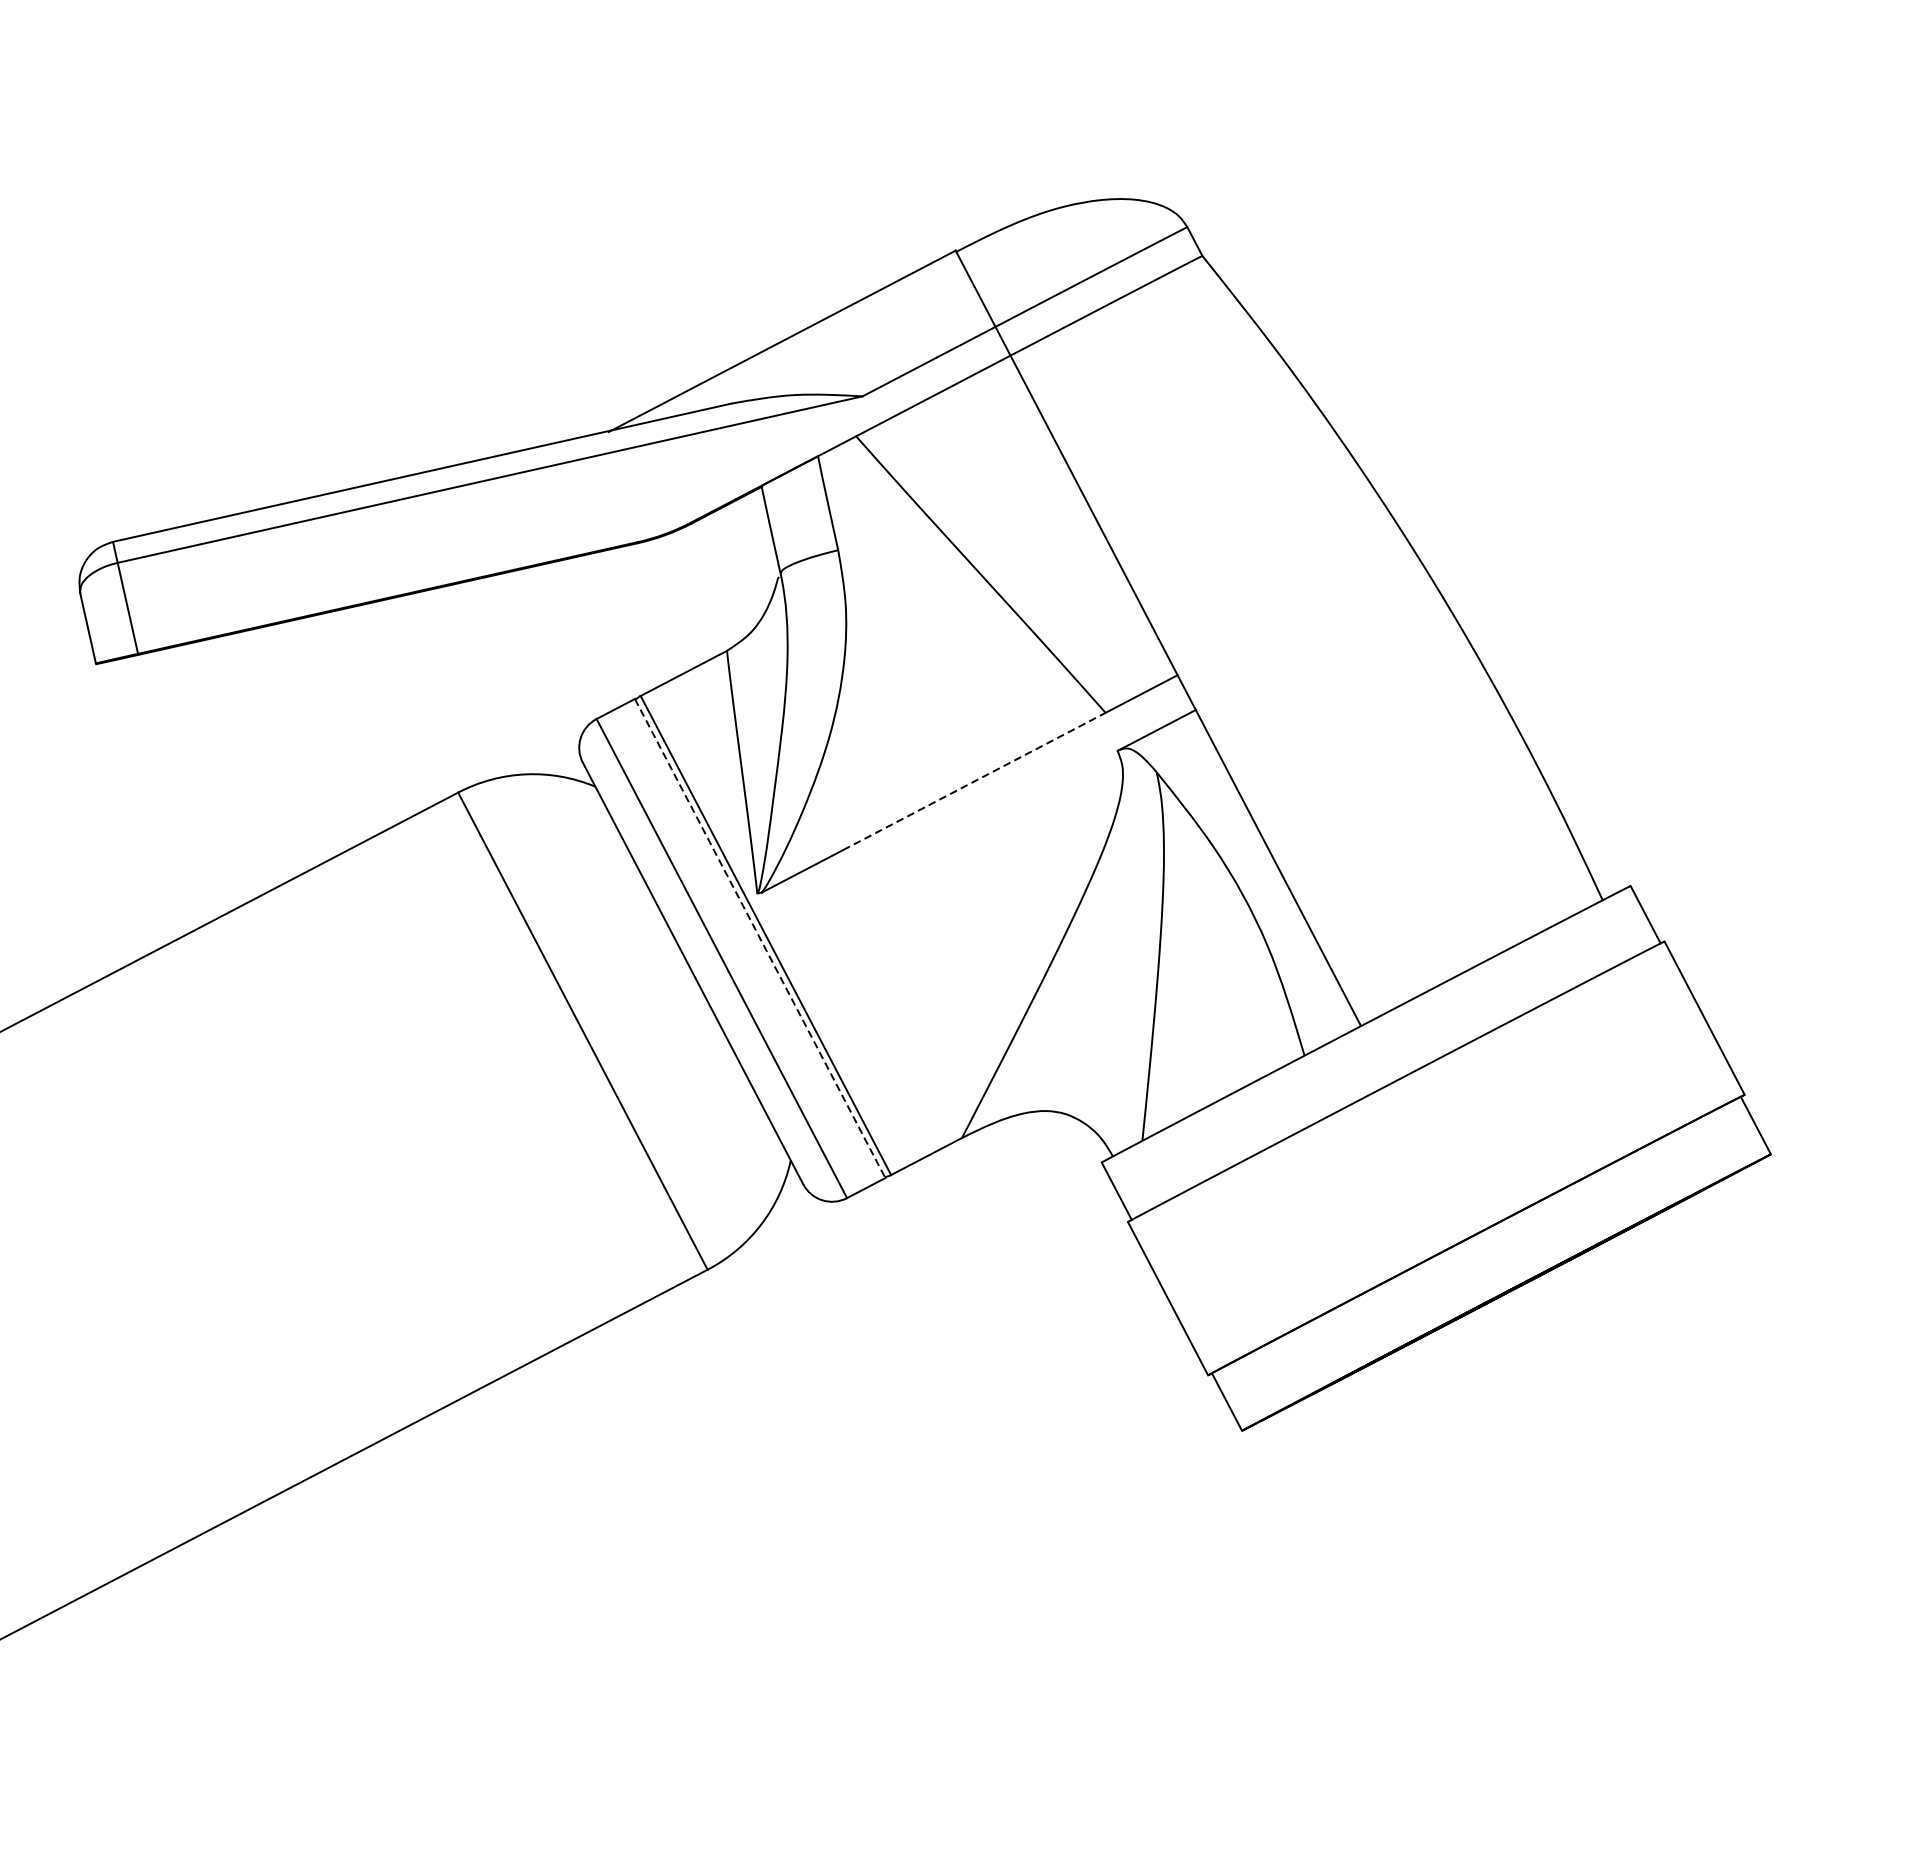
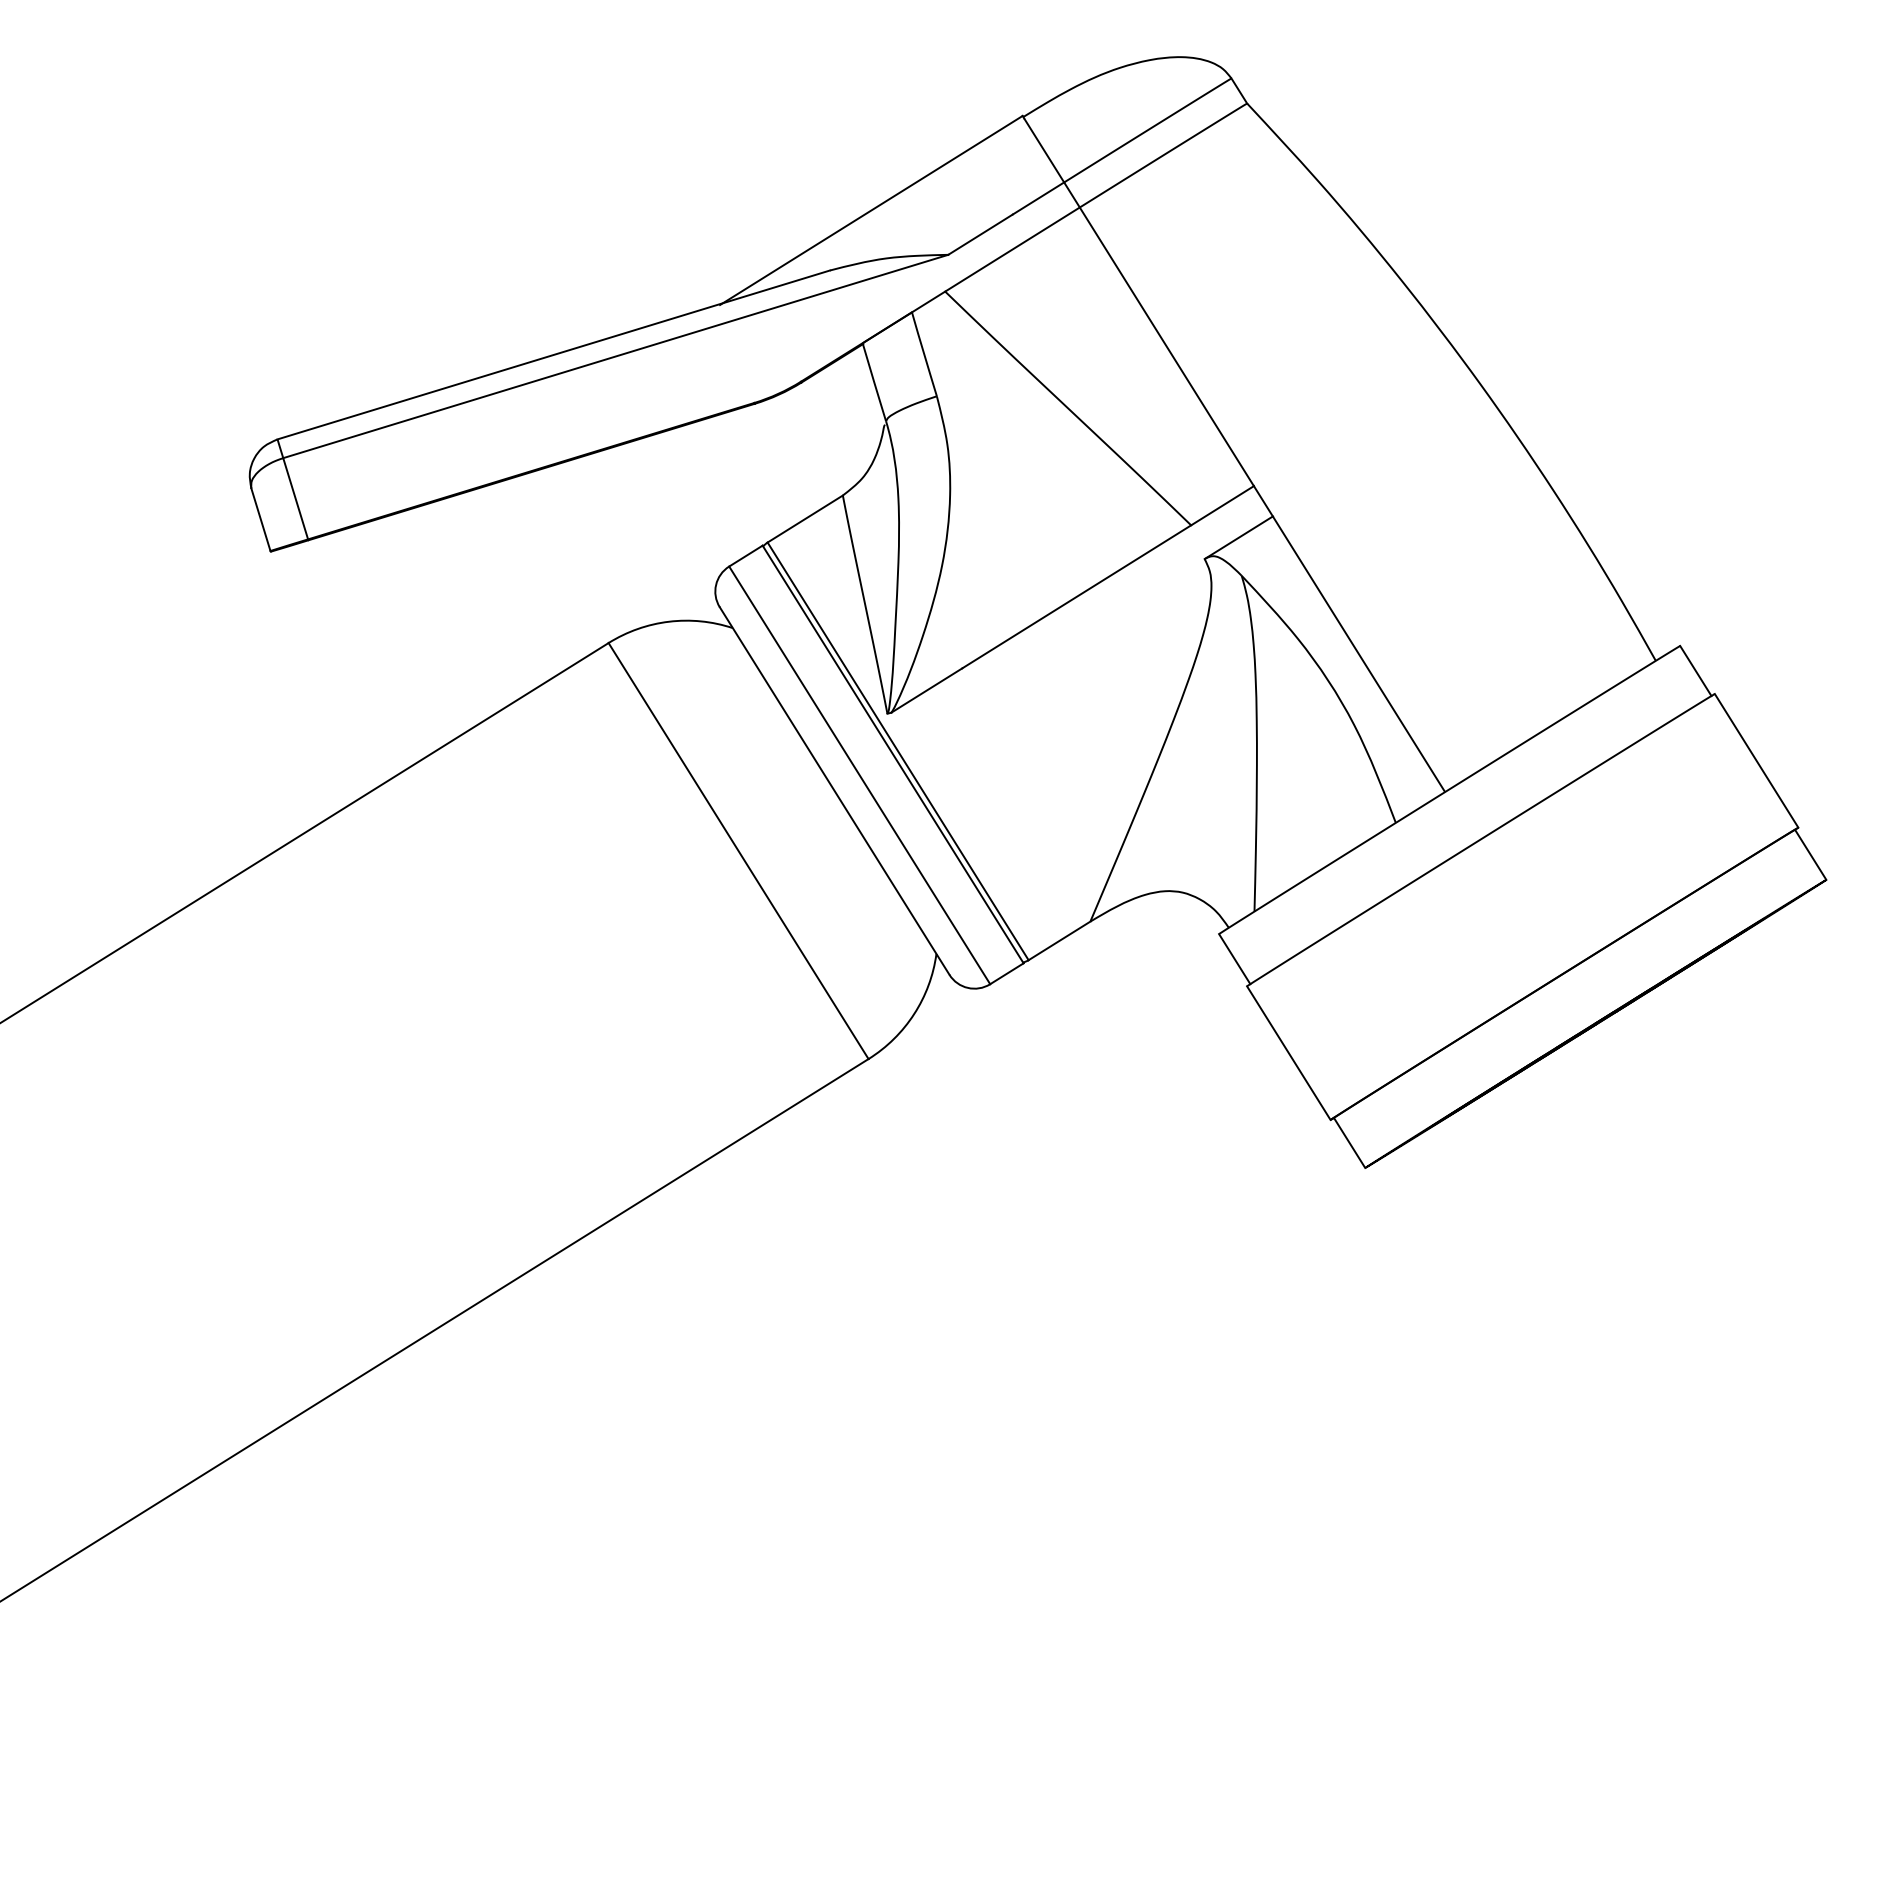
line: (974, 781) -> (1076, 596), dashed -> solid
line: (760, 938) -> (893, 754), dashed -> solid

